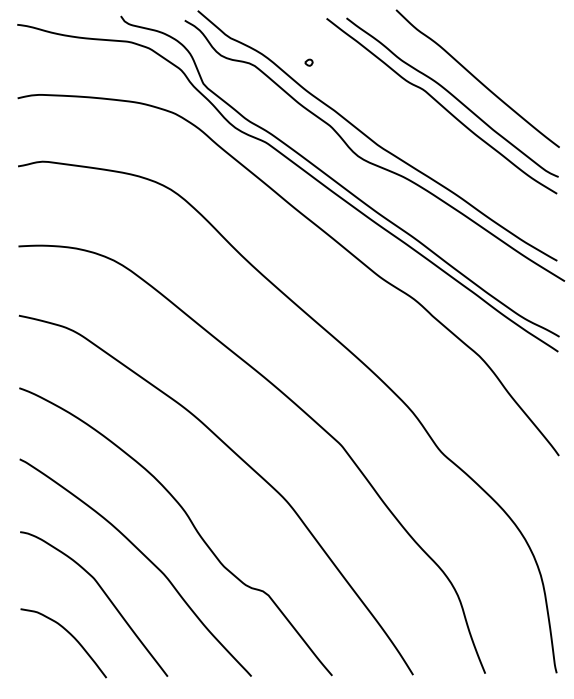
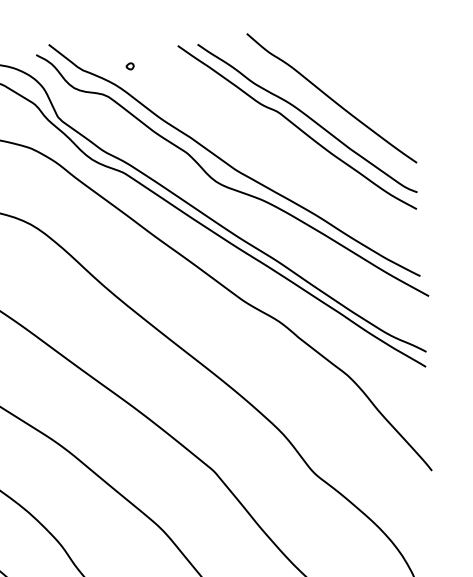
part: (308, 62) -> (129, 66), moved

